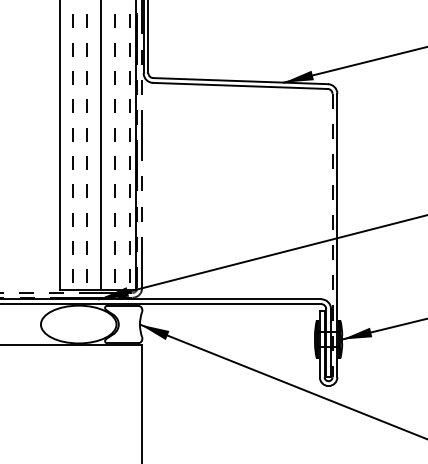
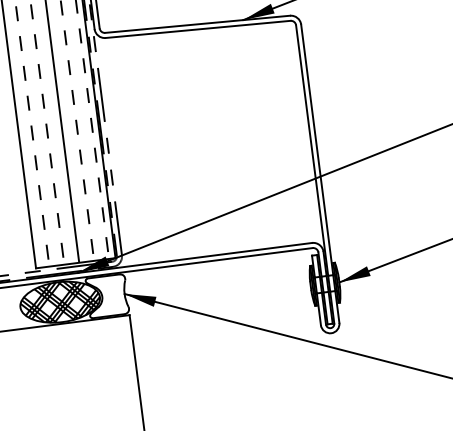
line: (332, 235) -> (315, 174), dashed -> solid
hatch: (78, 324) -> (59, 302), added

